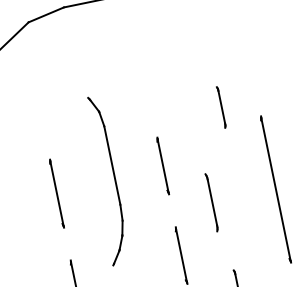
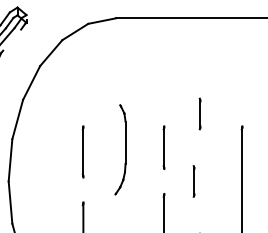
part: (220, 106) -> (199, 113), moved
part: (105, 180) -> (120, 149), size x0.71
part: (211, 202) -> (193, 181), size x0.71

